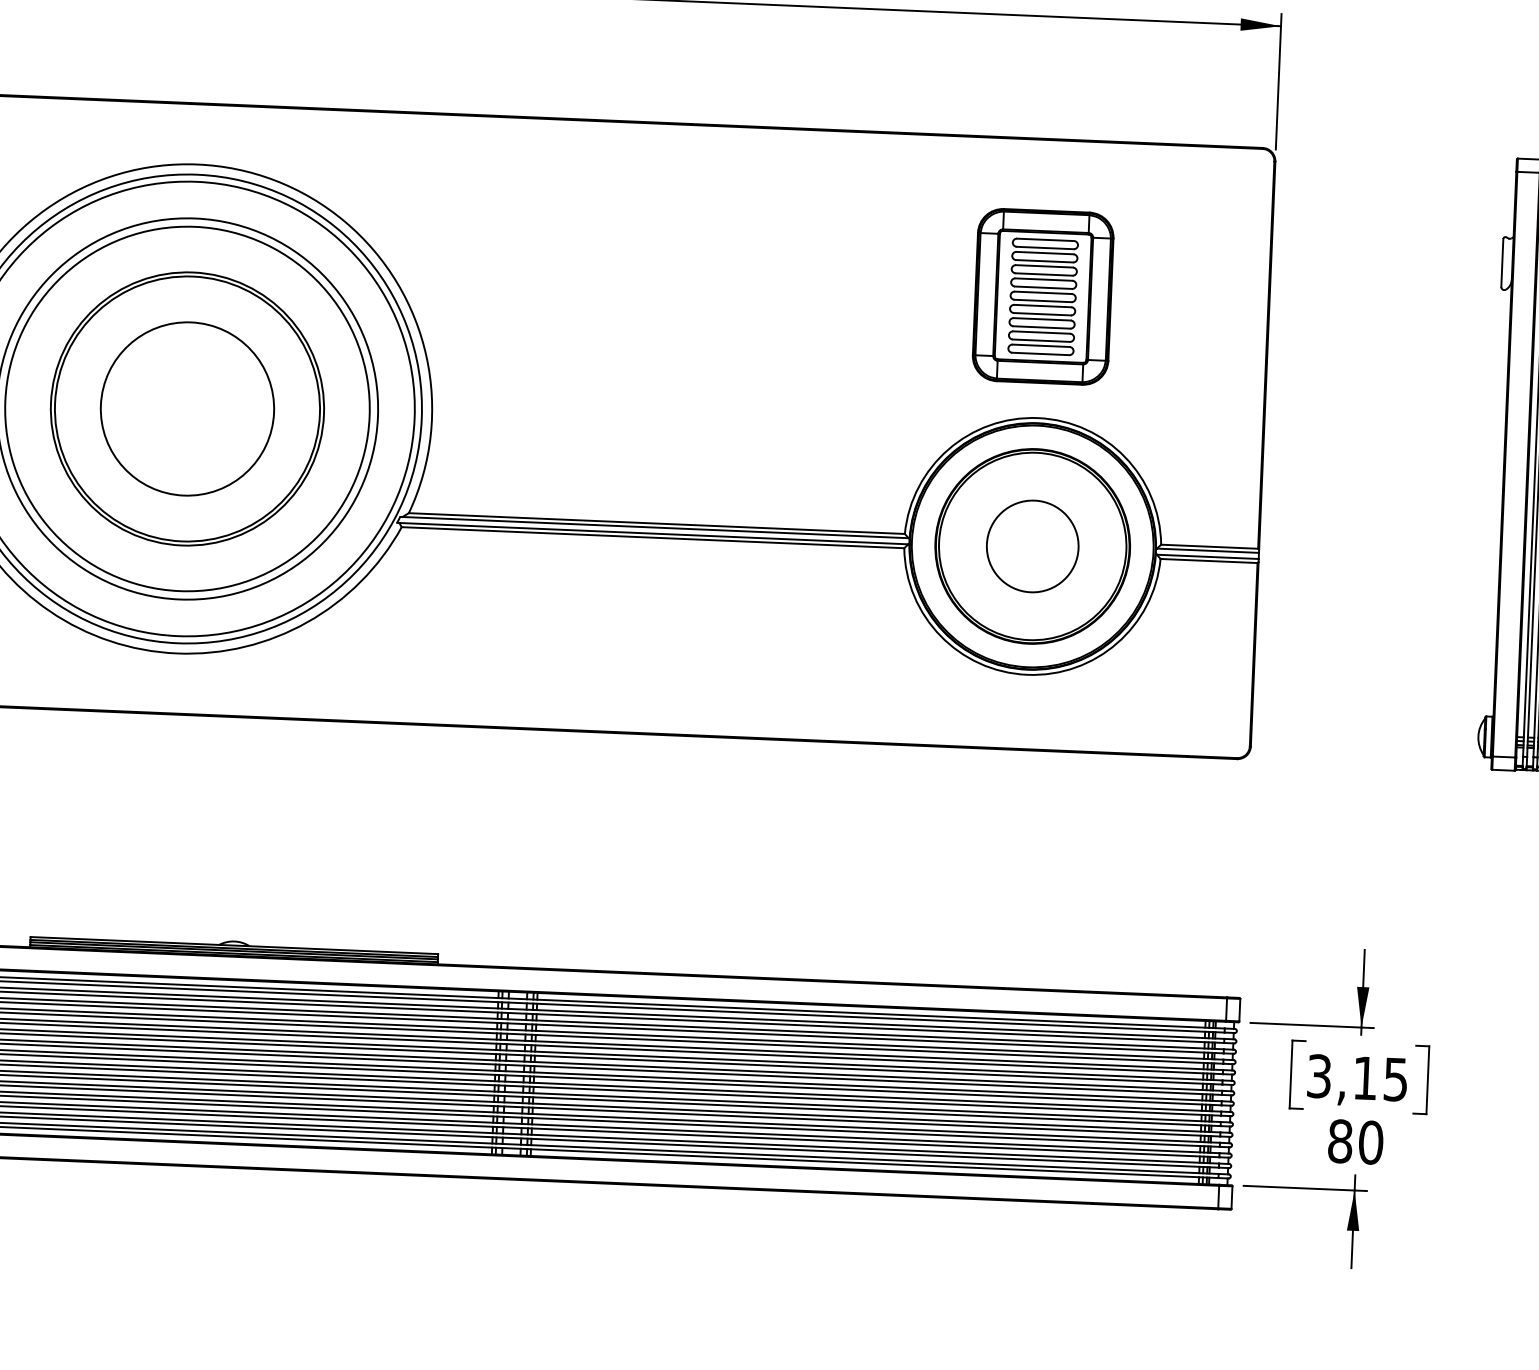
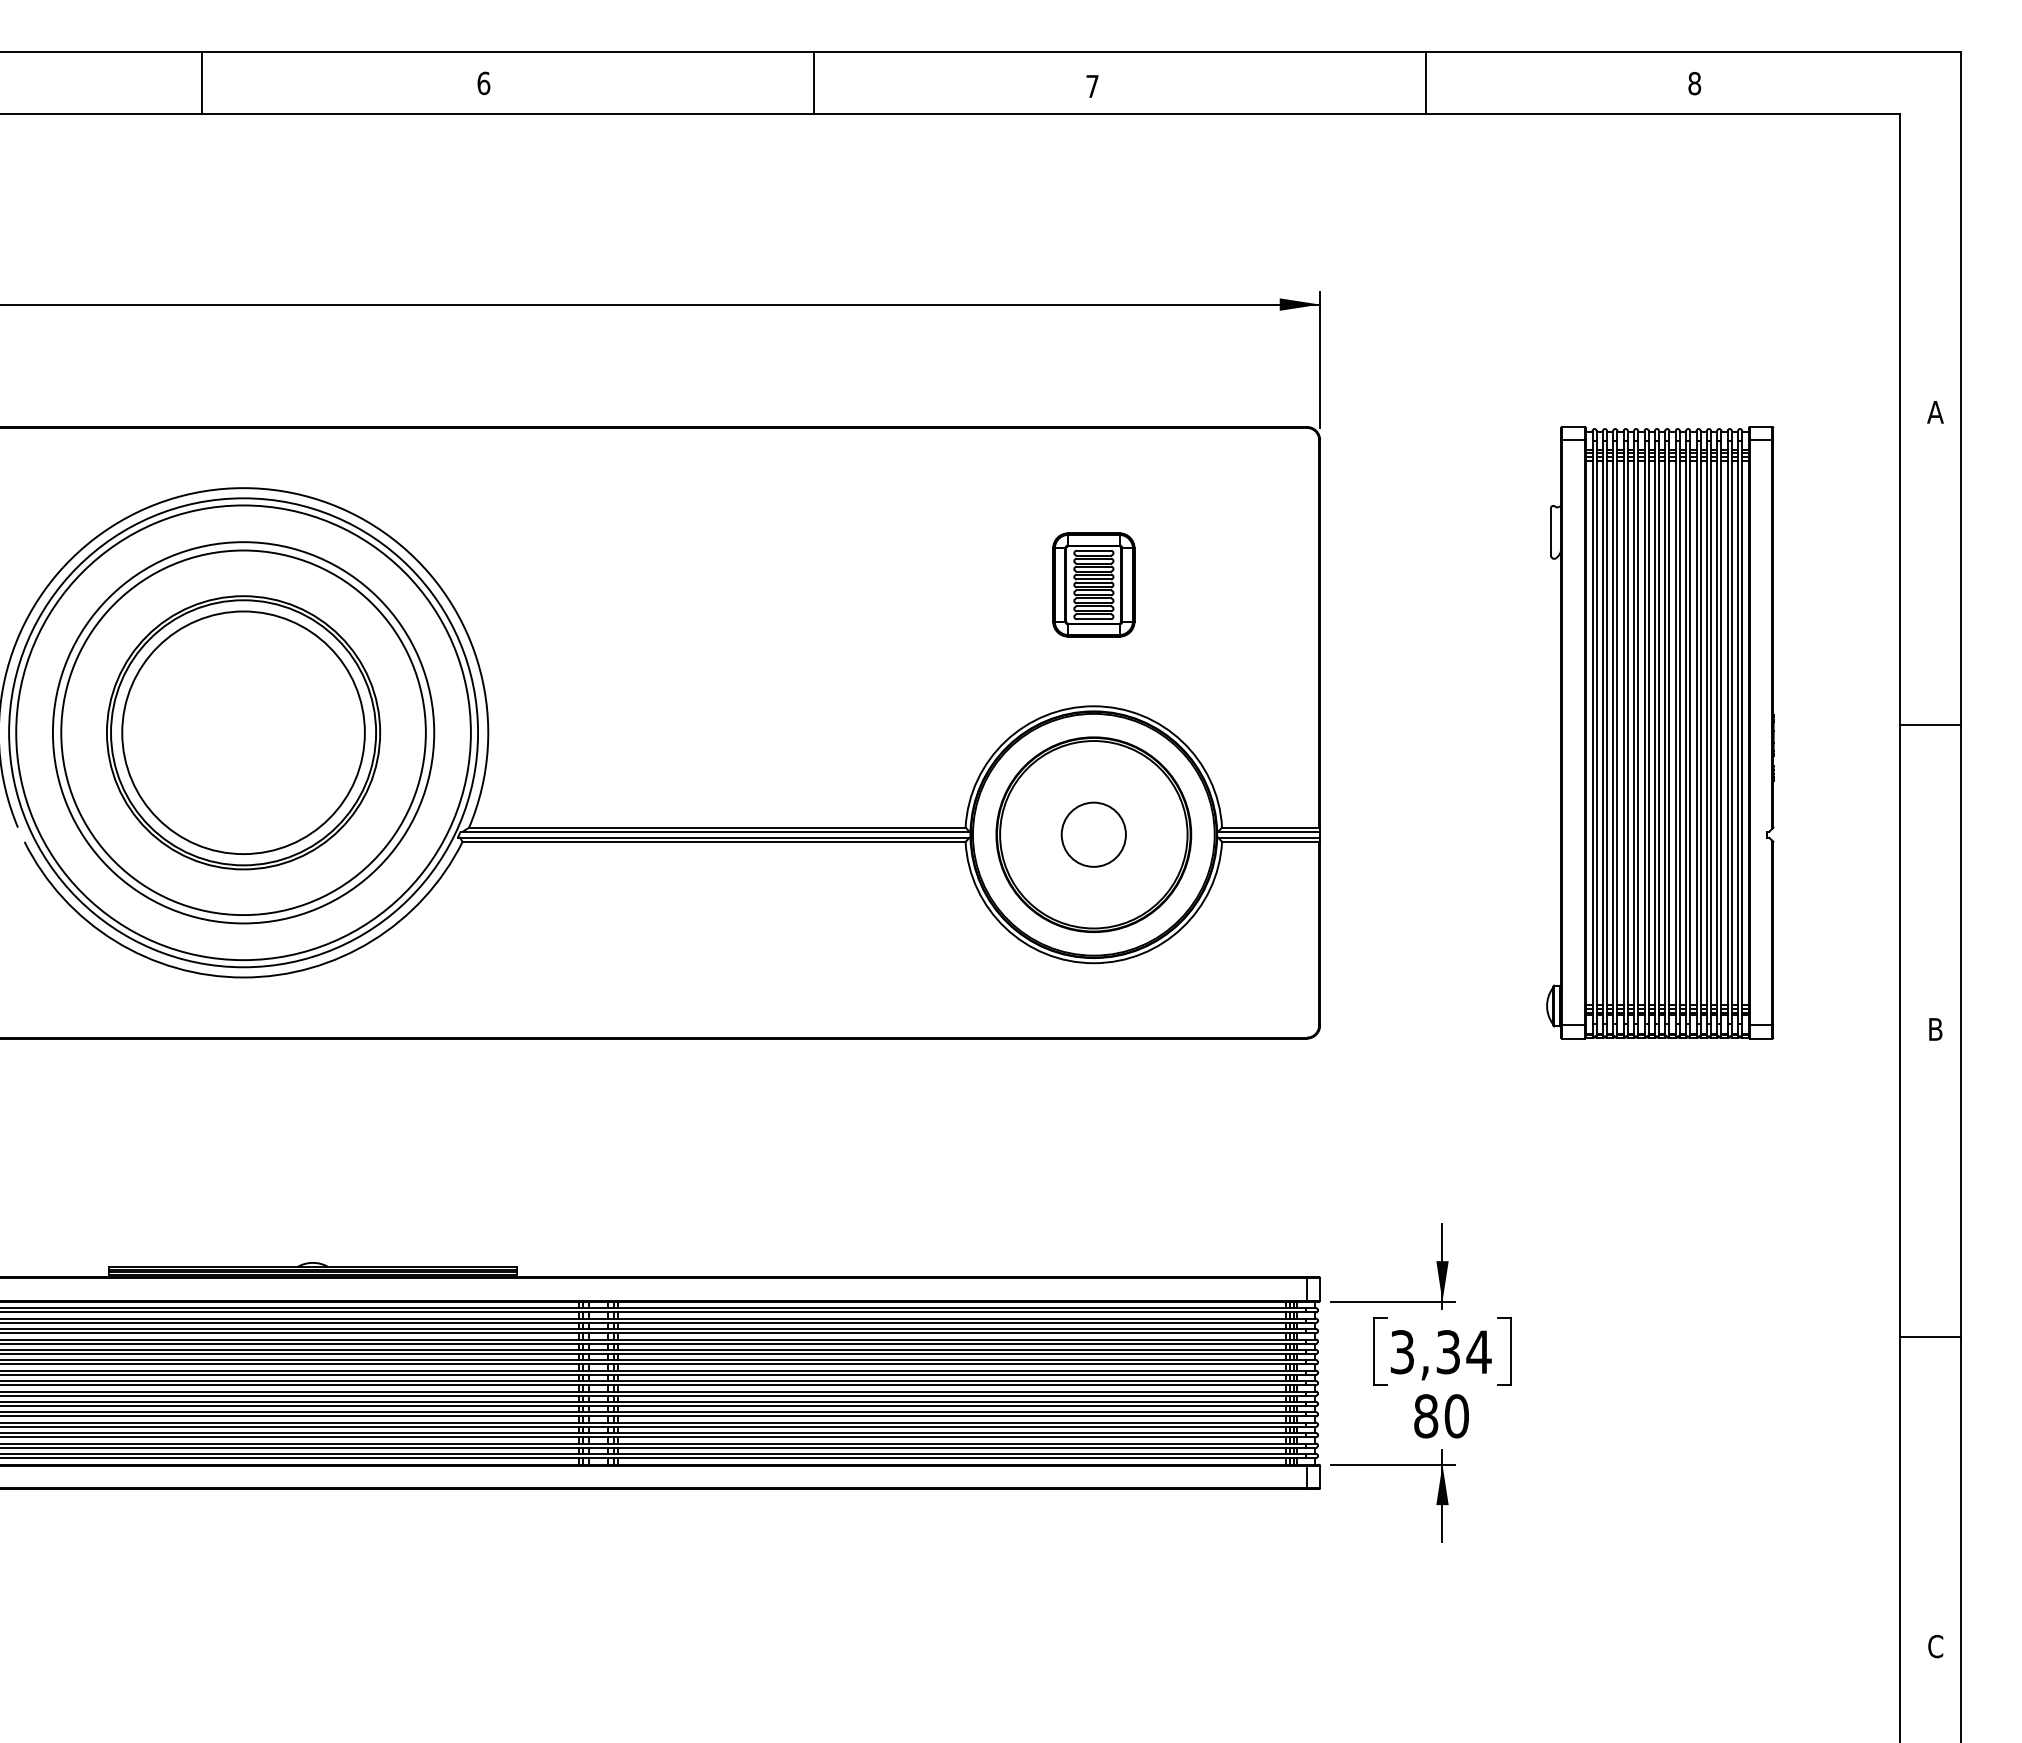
part: (1042, 296) -> (1093, 584), size x0.6
circle: (187, 408) -> (243, 732), size x1.4
circle: (1032, 546) -> (1093, 834), size x0.7
text: (1380, 1079) -> (1463, 1352), 3,15 -> 3,34

